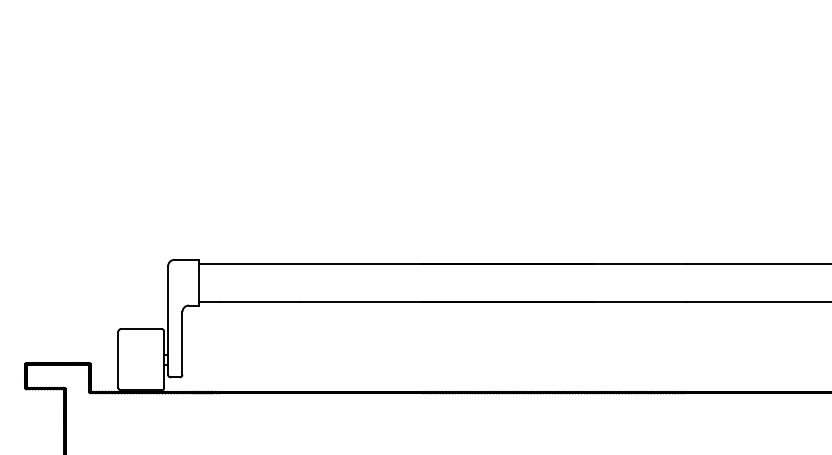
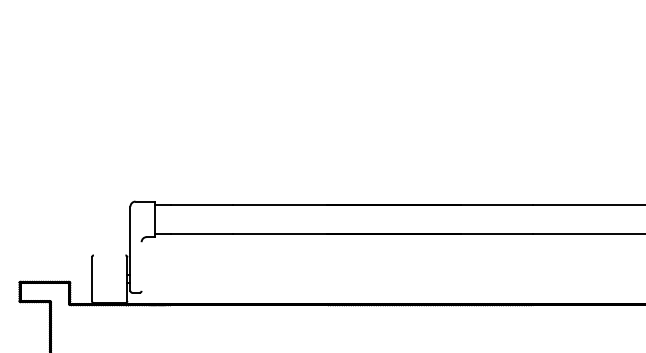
line: (141, 329) -> (109, 255), removed
line: (182, 343) -> (141, 266), removed

